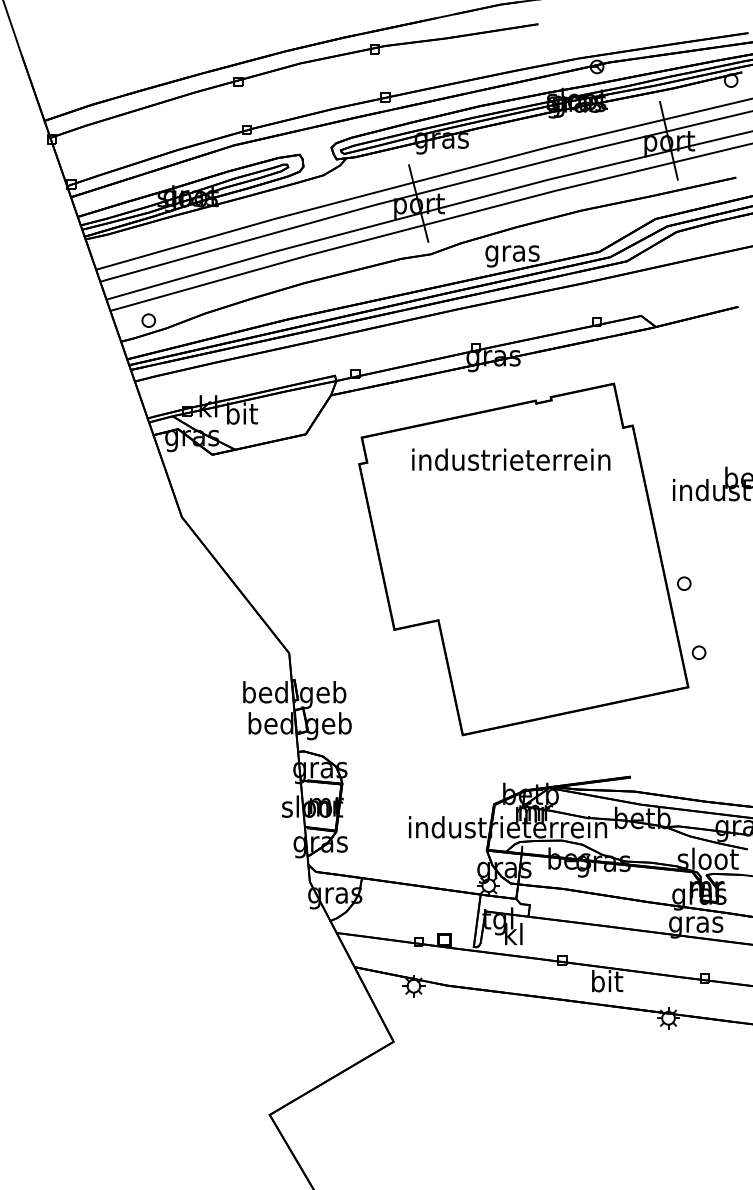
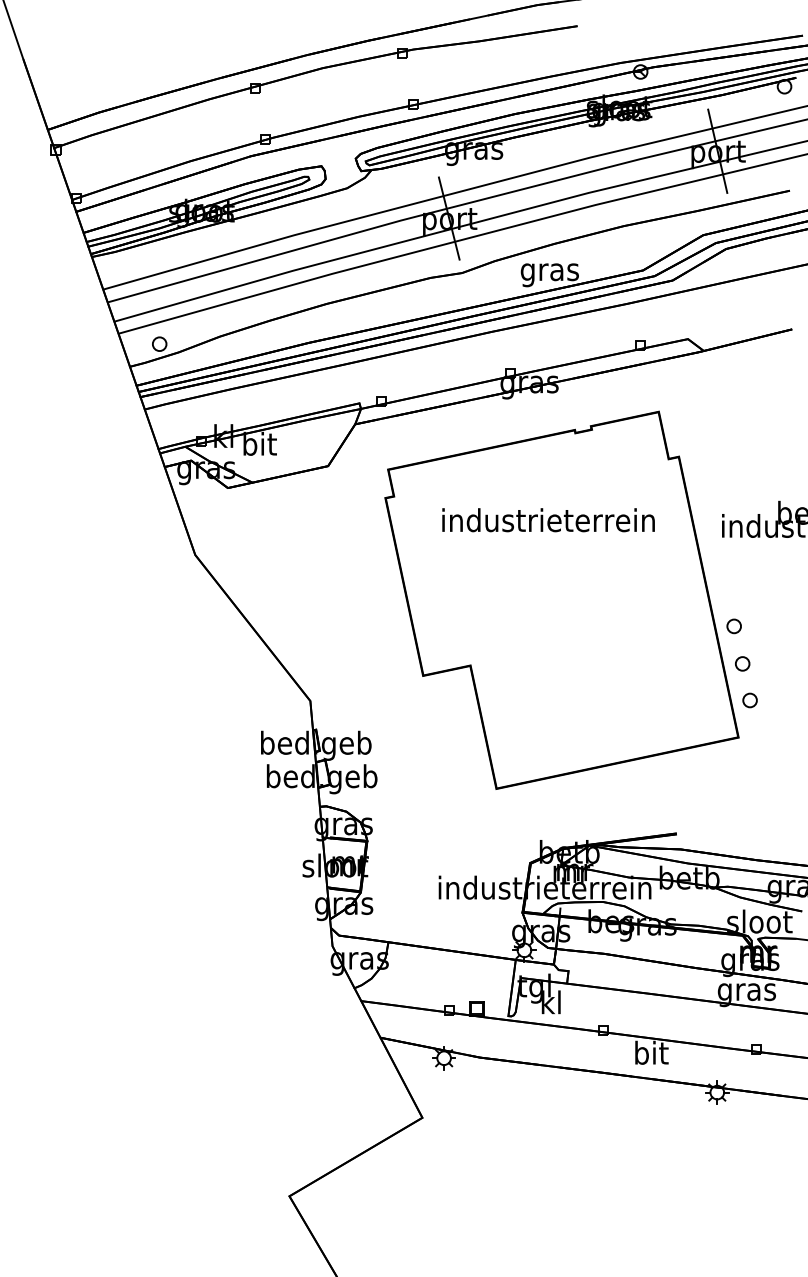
text: (511, 459) -> (548, 519), moved
part: (692, 618) -> (743, 663), added

